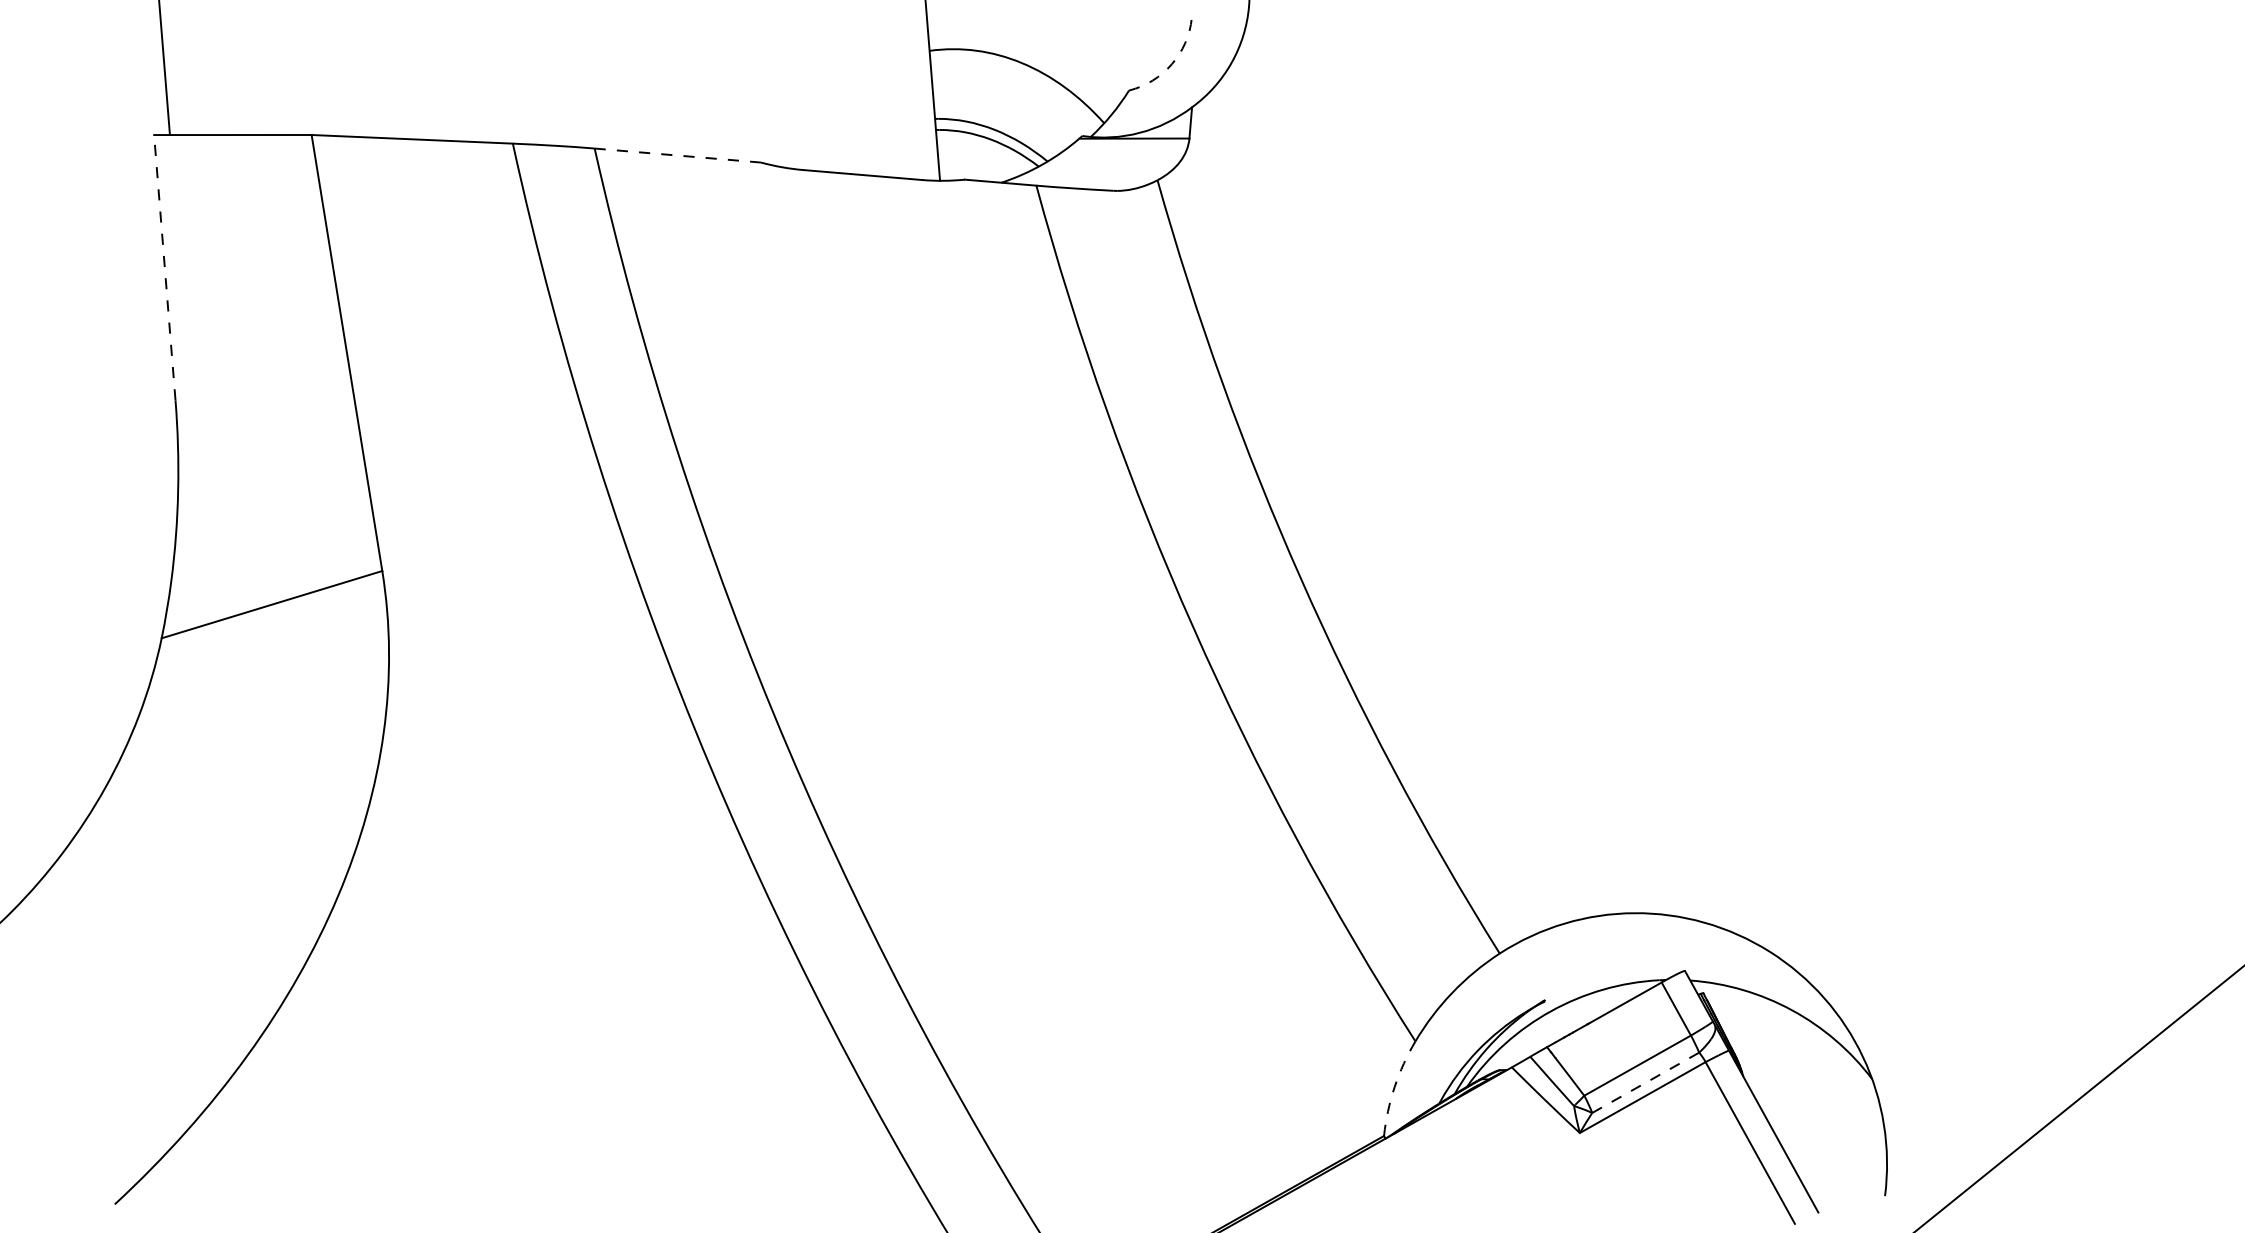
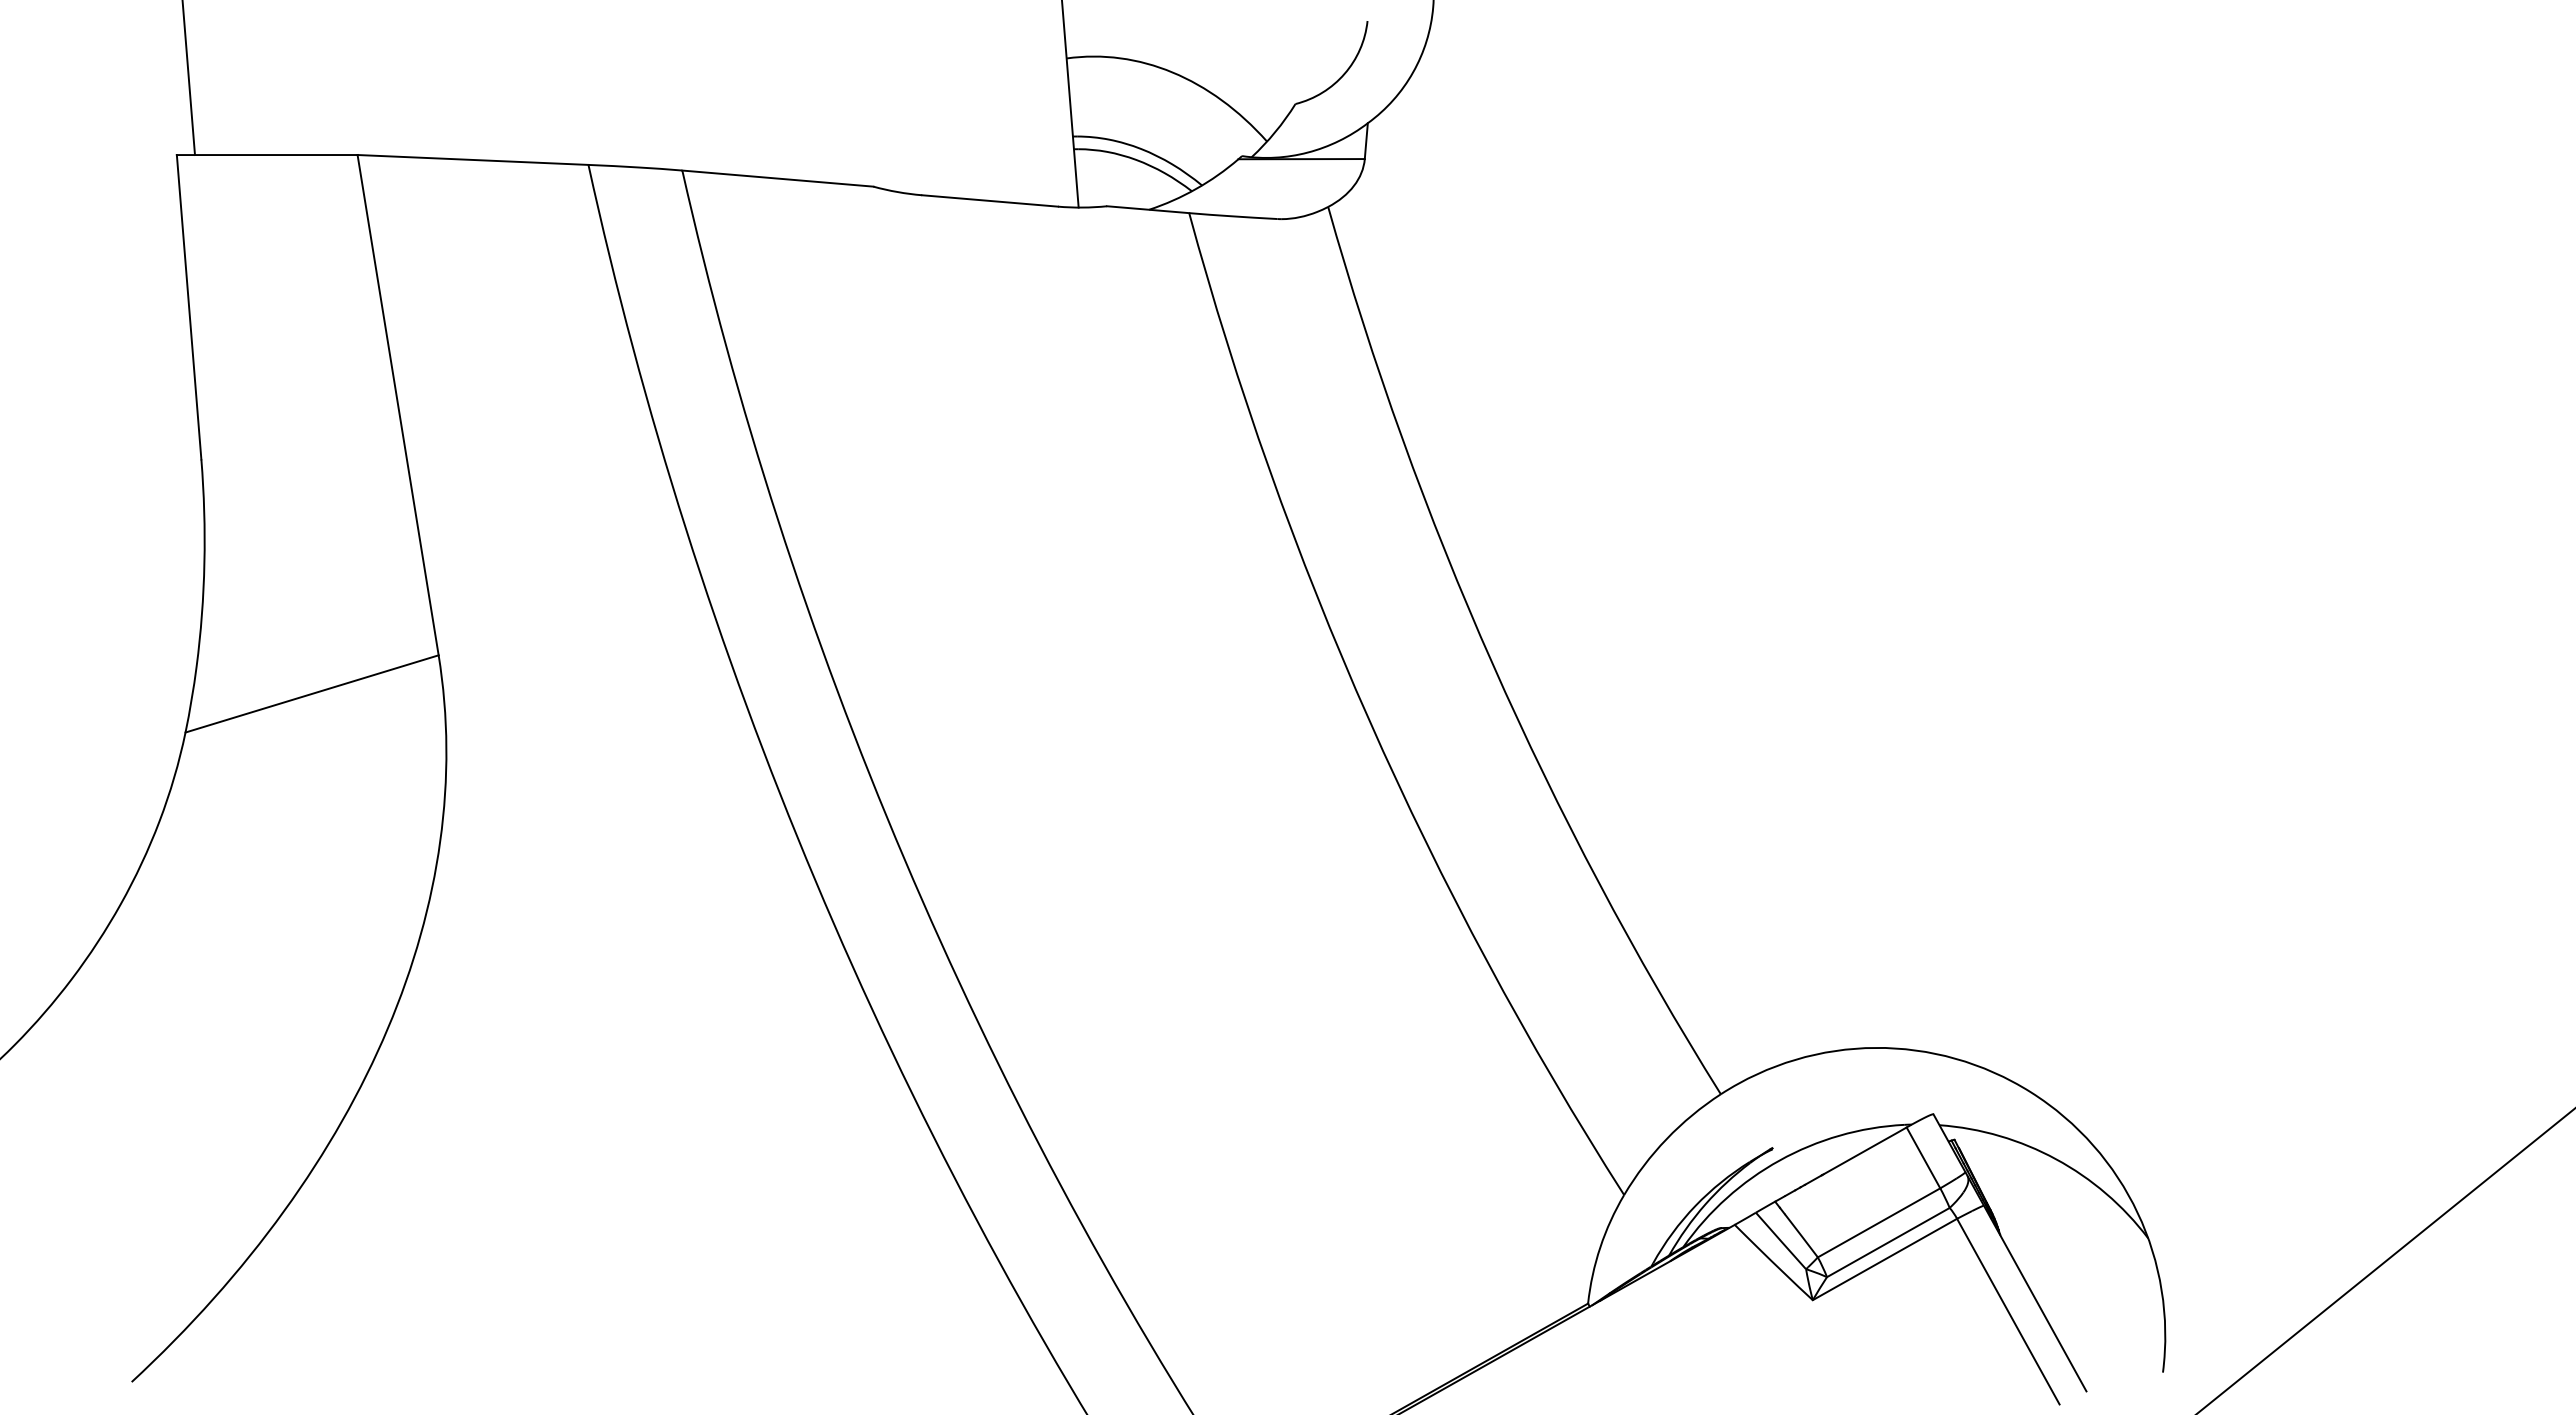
arc: (1171, 63) -> (1344, 73), dashed -> solid
line: (677, 155) -> (777, 178), dashed -> solid
line: (165, 267) -> (189, 307), dashed -> solid
line: (1645, 1082) -> (1888, 1242), dashed -> solid
arc: (1394, 1087) -> (1600, 1247), dashed -> solid

